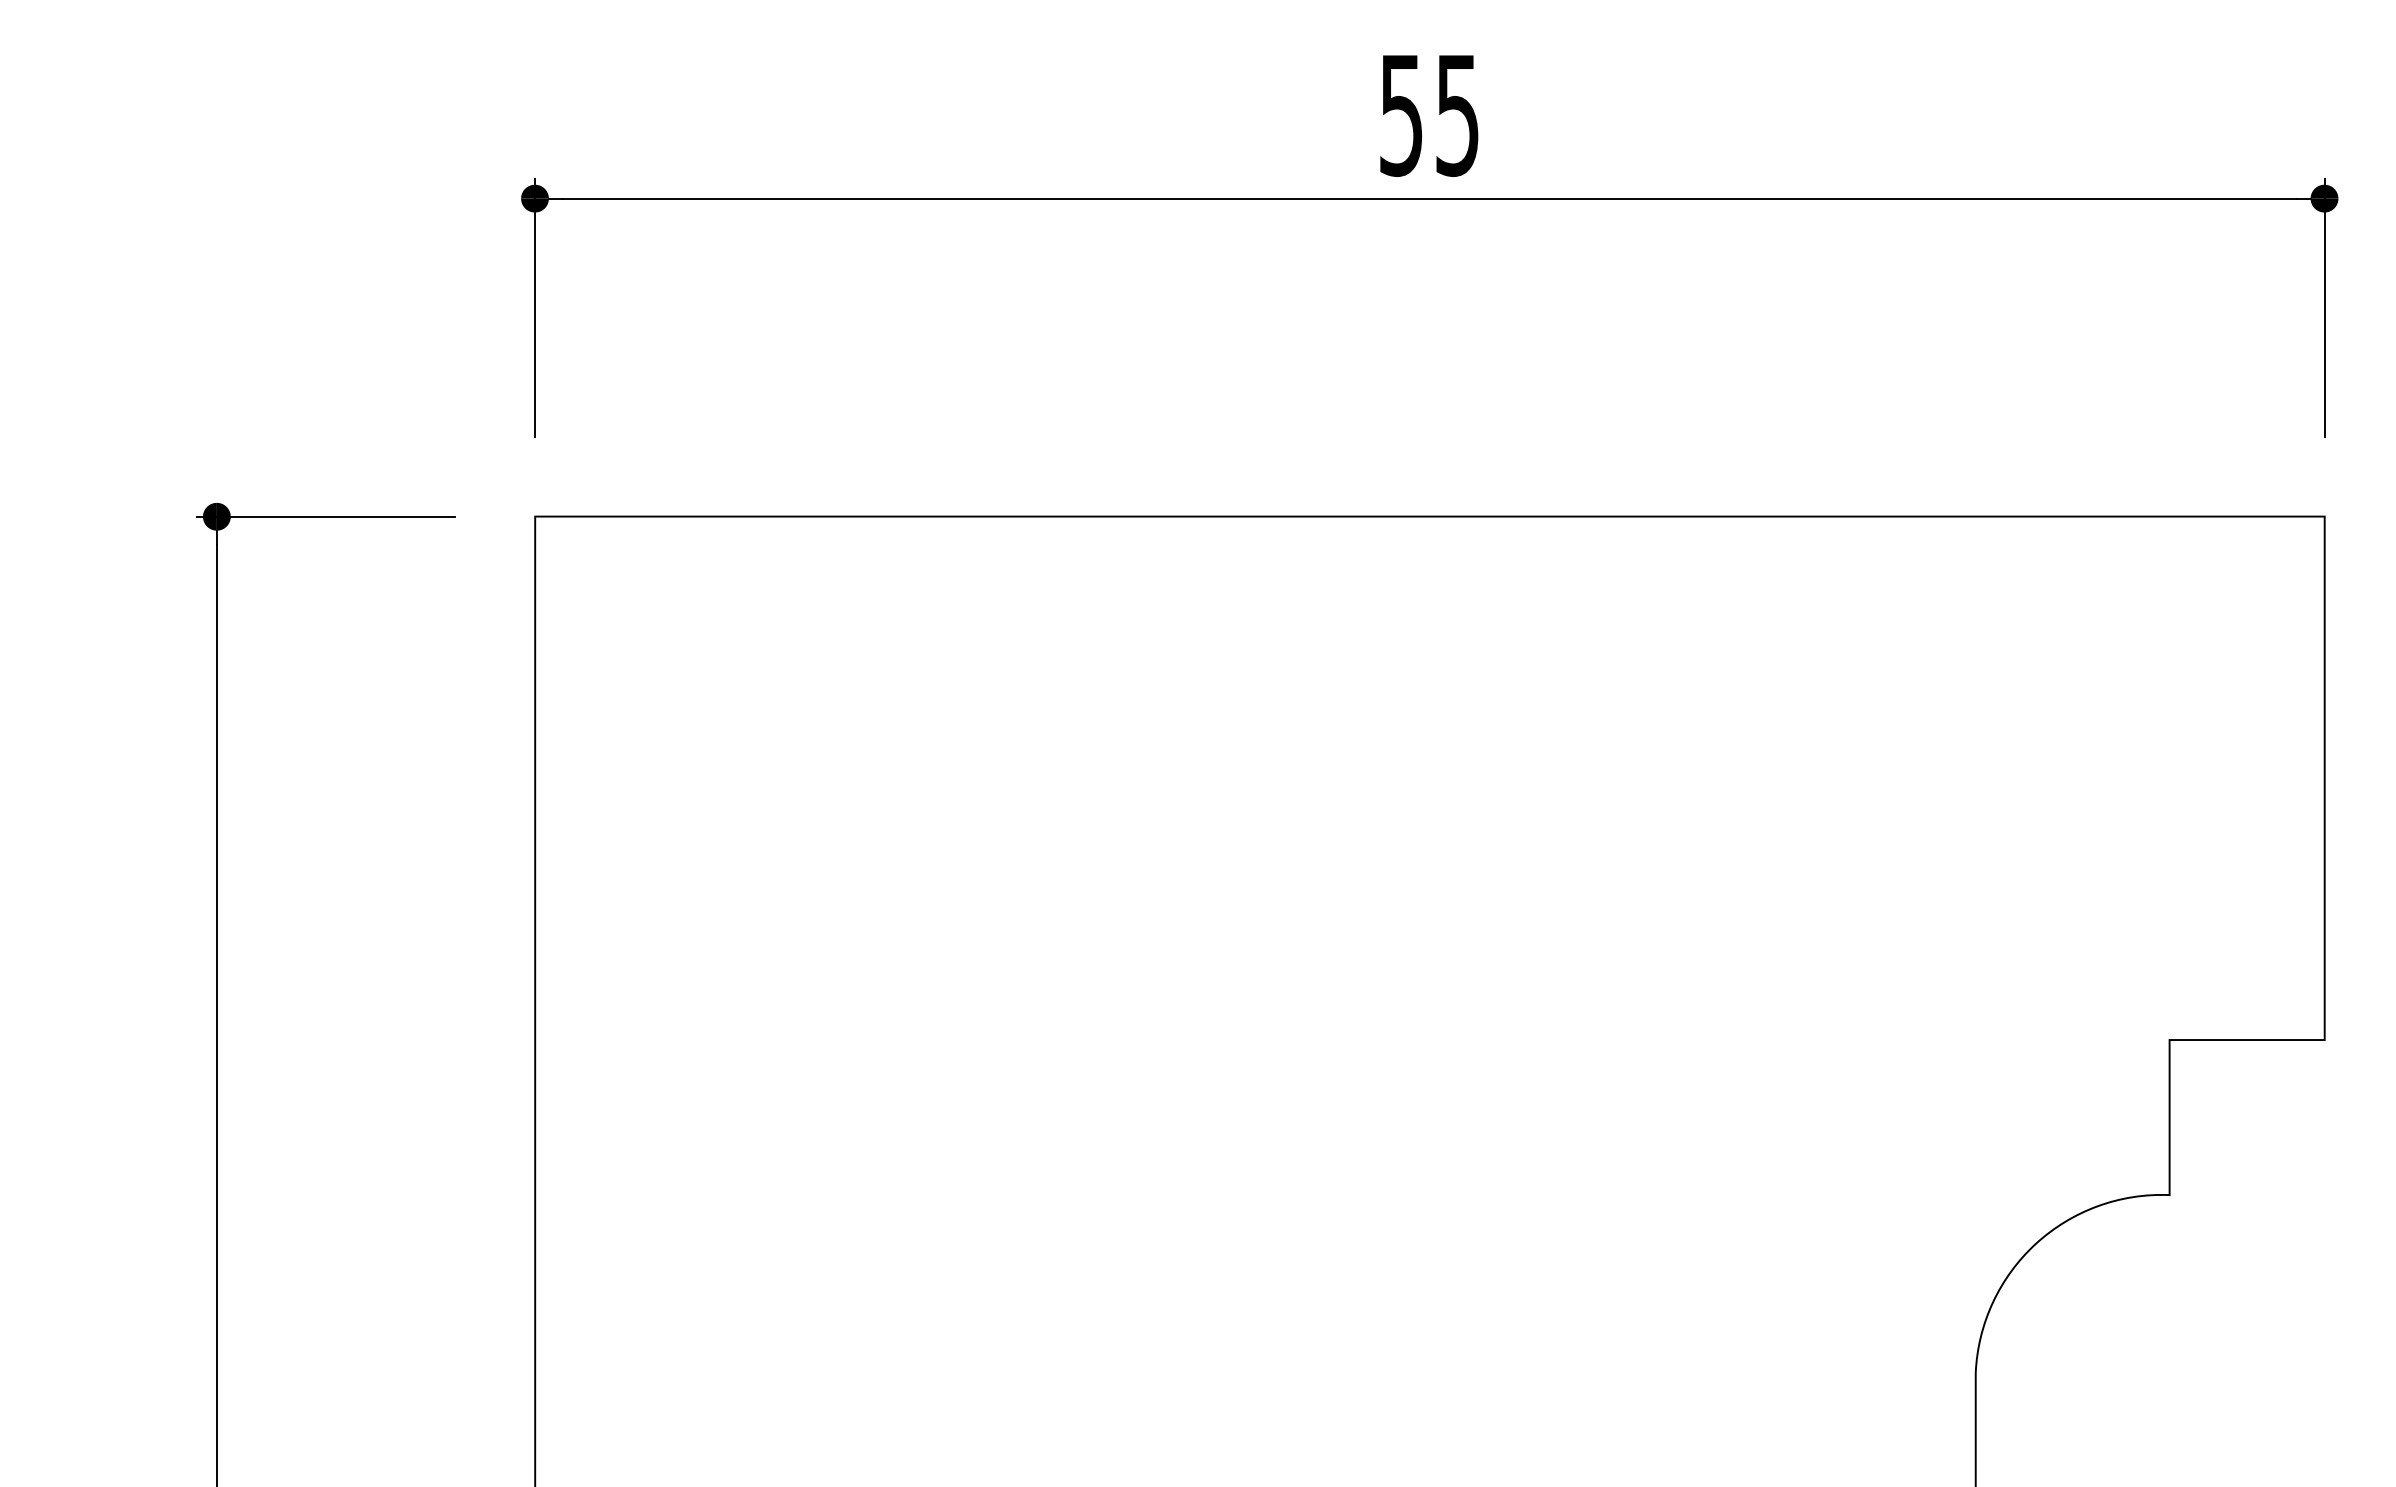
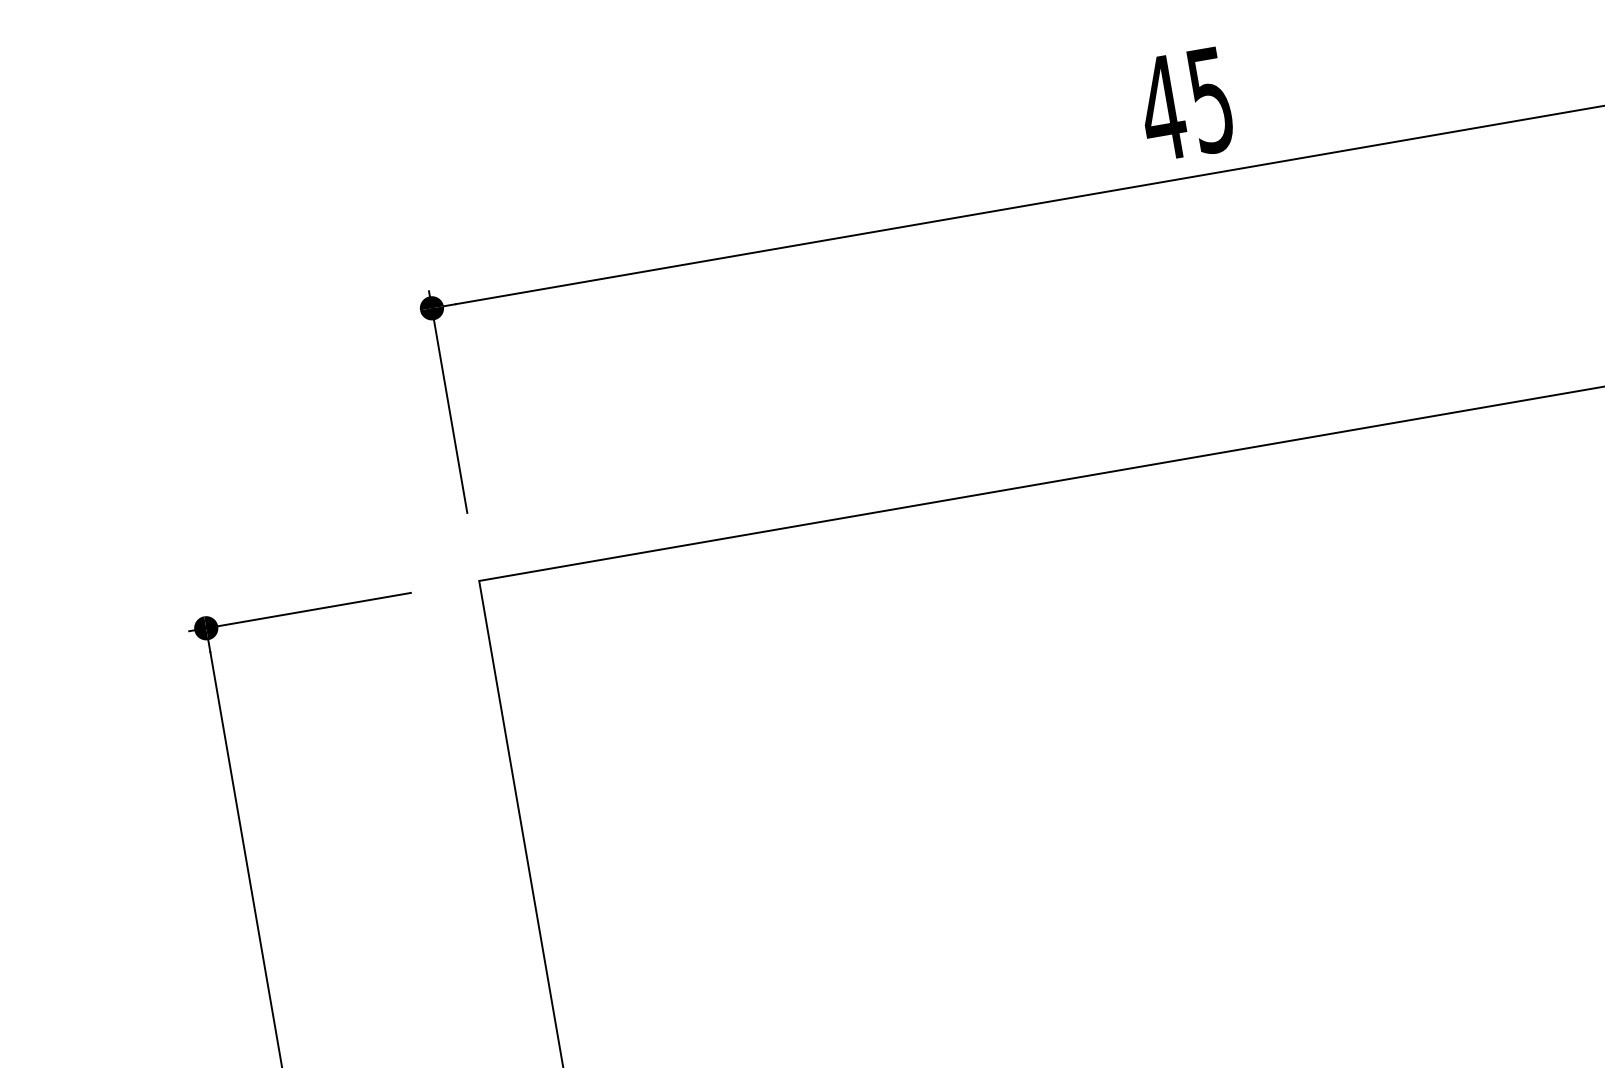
text: (1400, 115) -> (1161, 108), 55 -> 45

